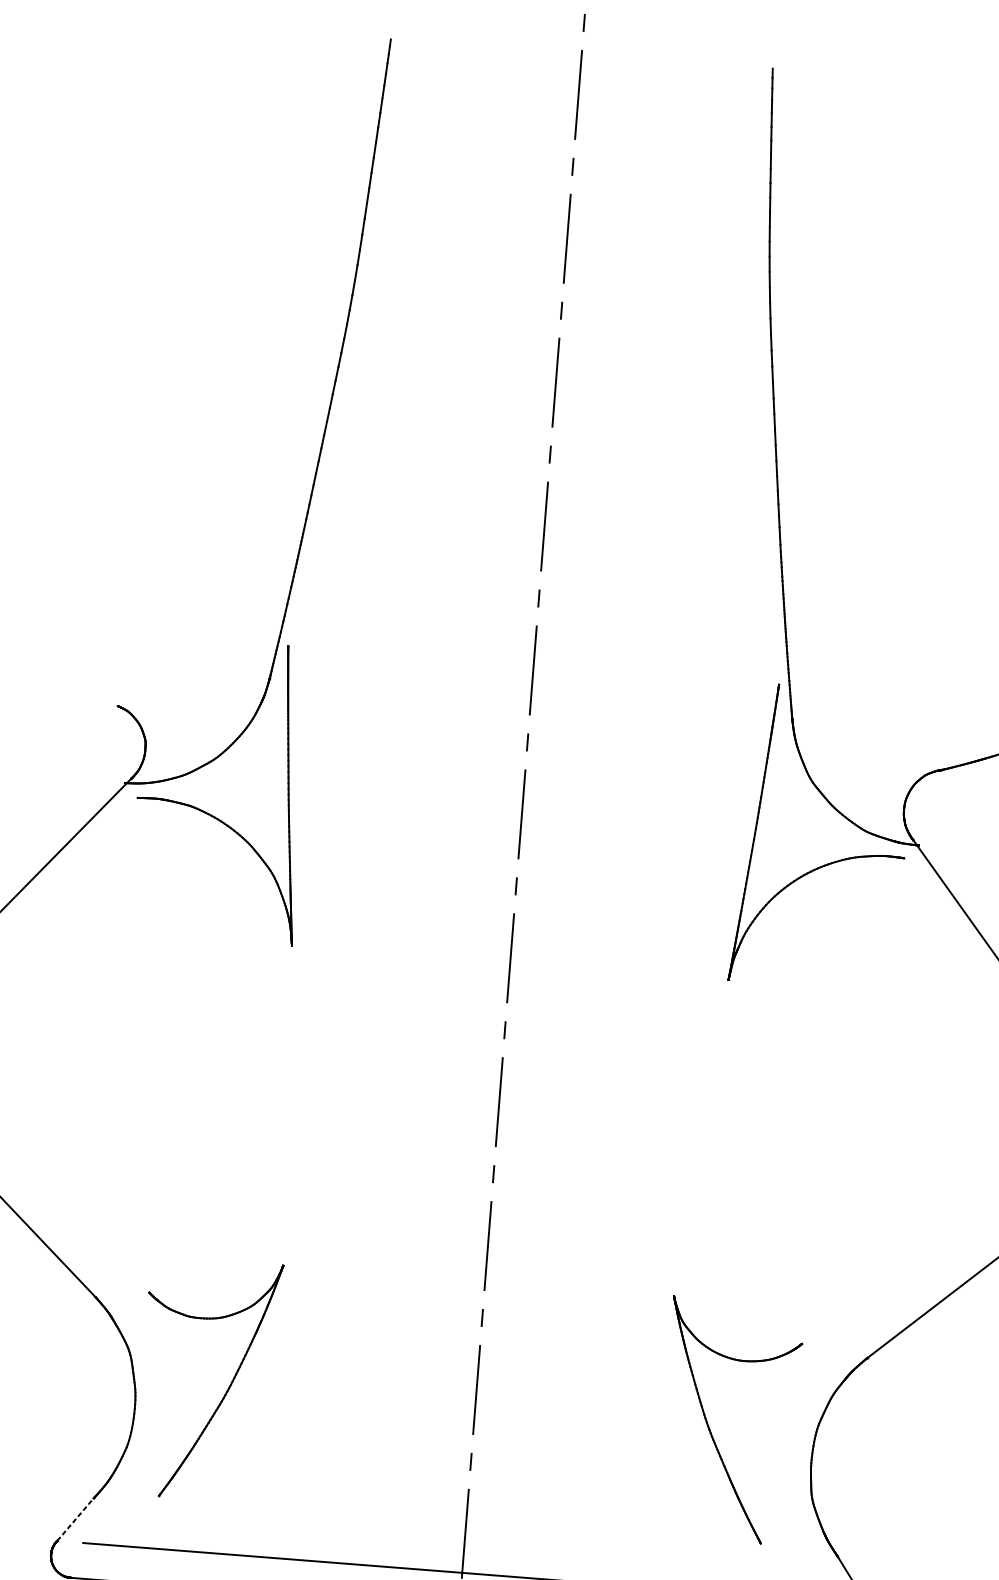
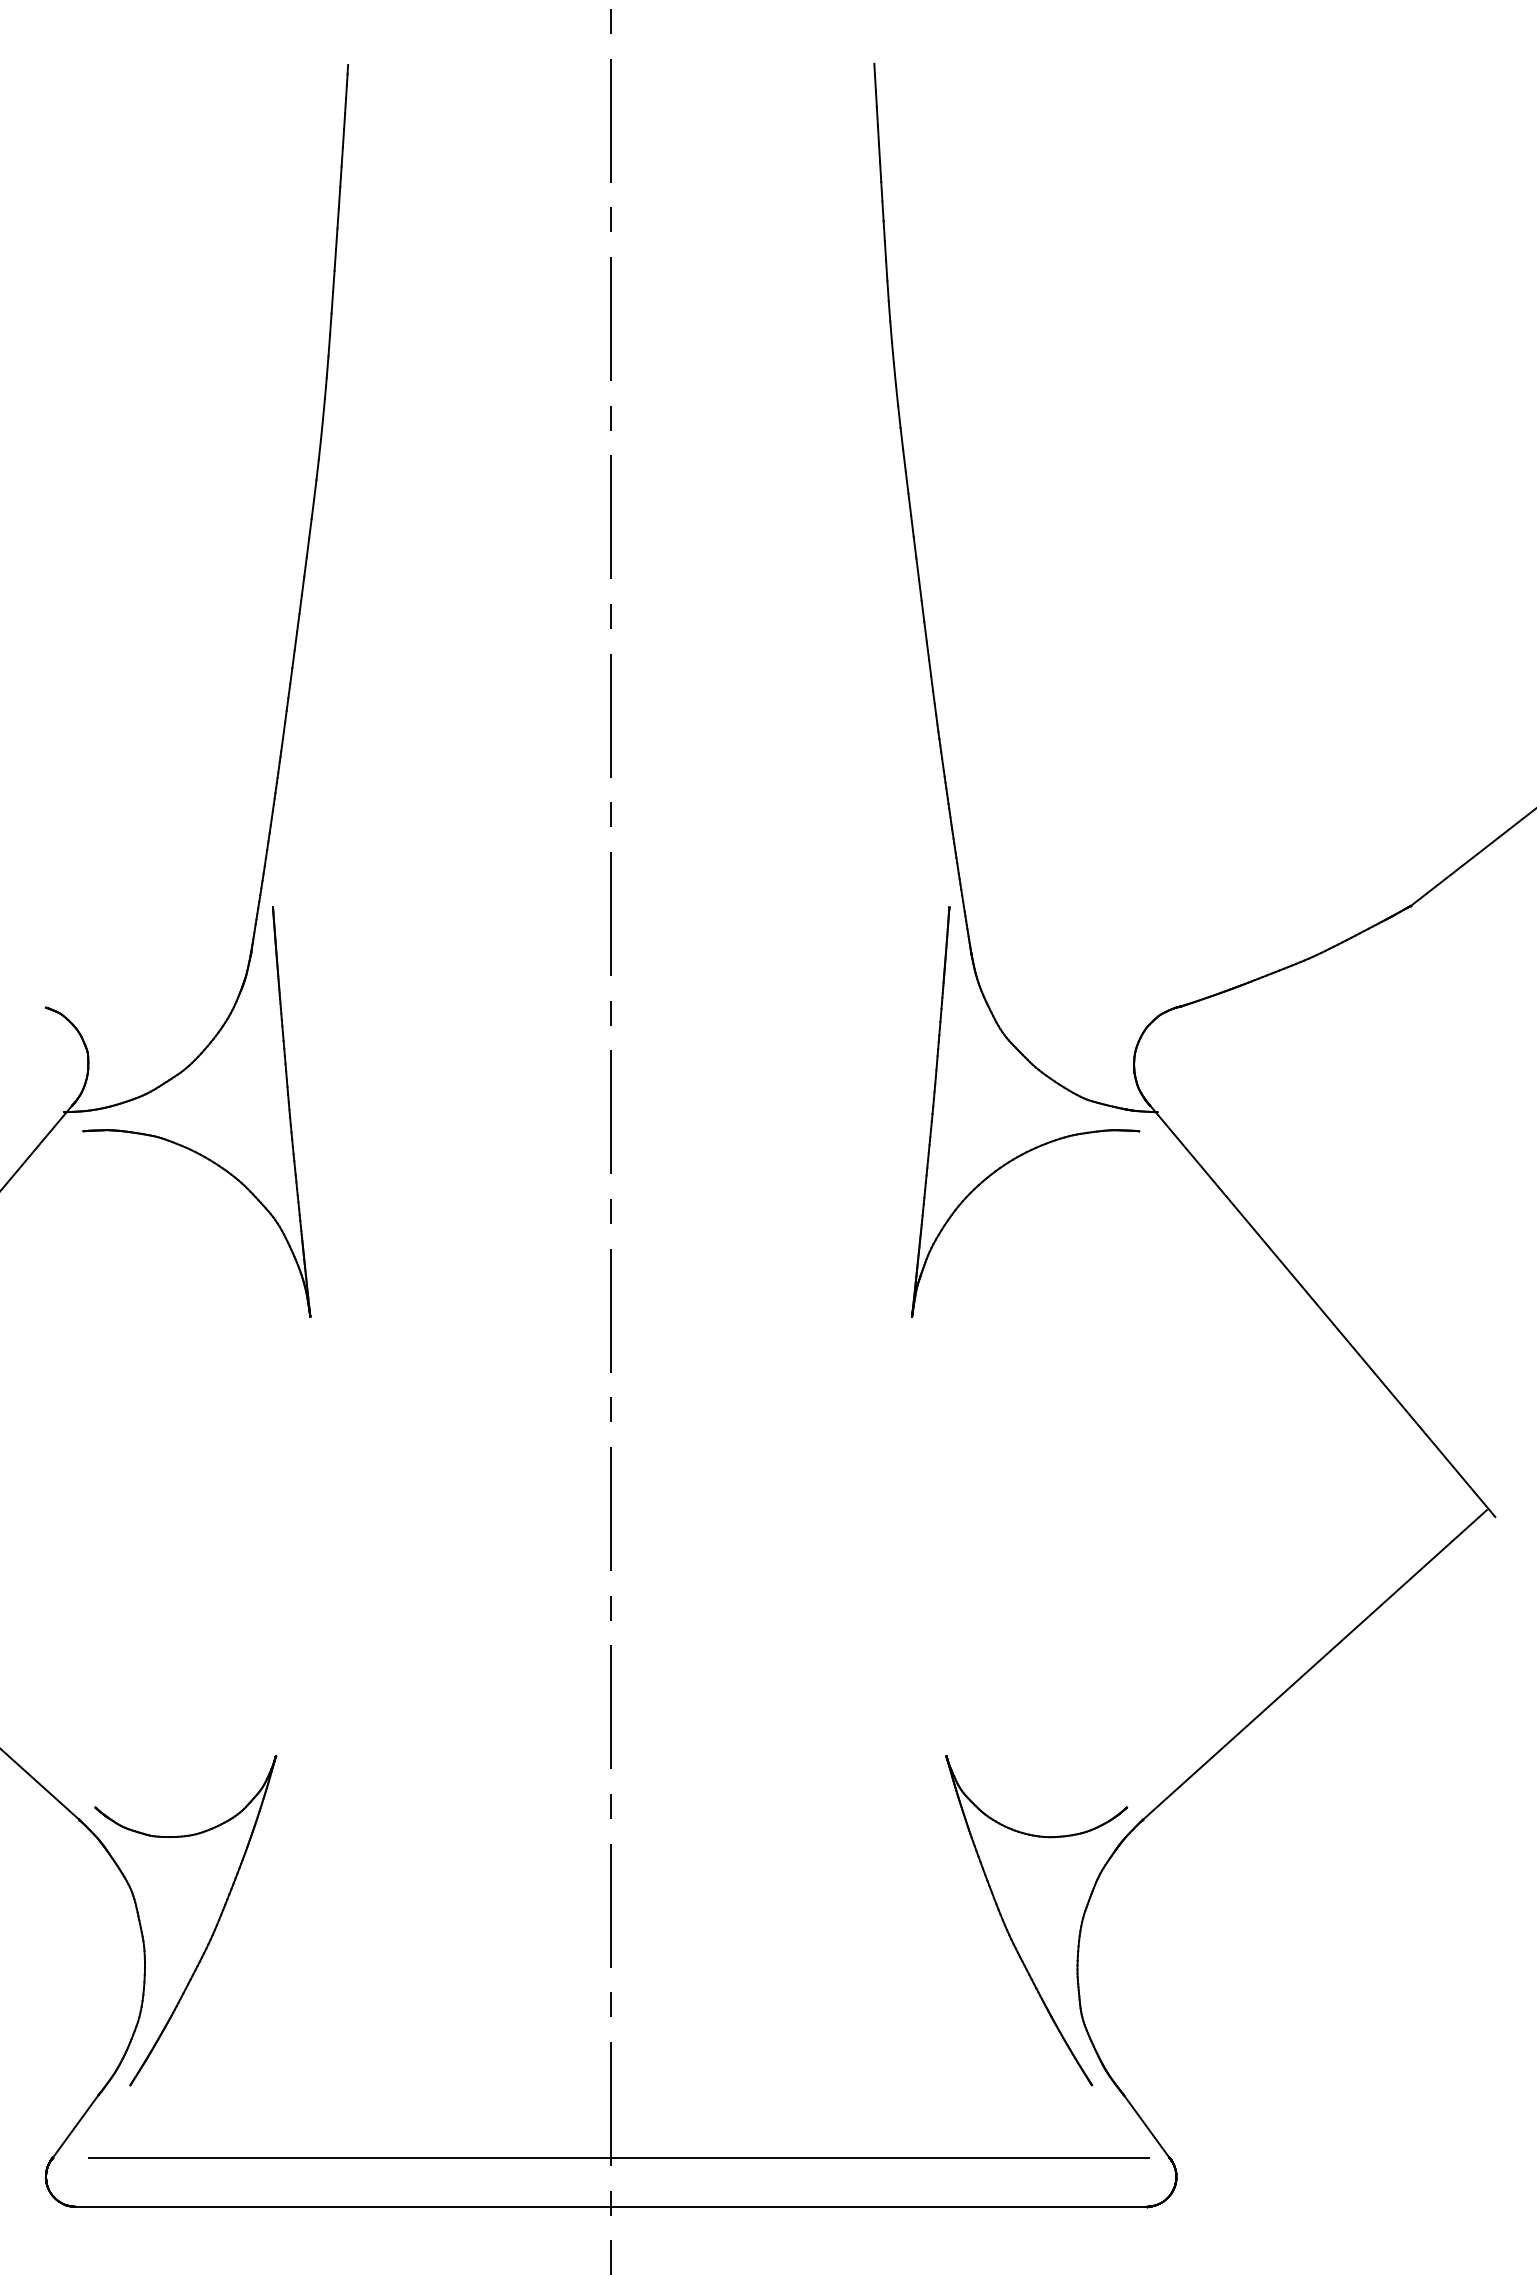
part: (226, 1391) -> (211, 1934), moved
part: (710, 1429) -> (1010, 1934), moved
line: (75, 1519) -> (75, 2126), dashed -> solid

